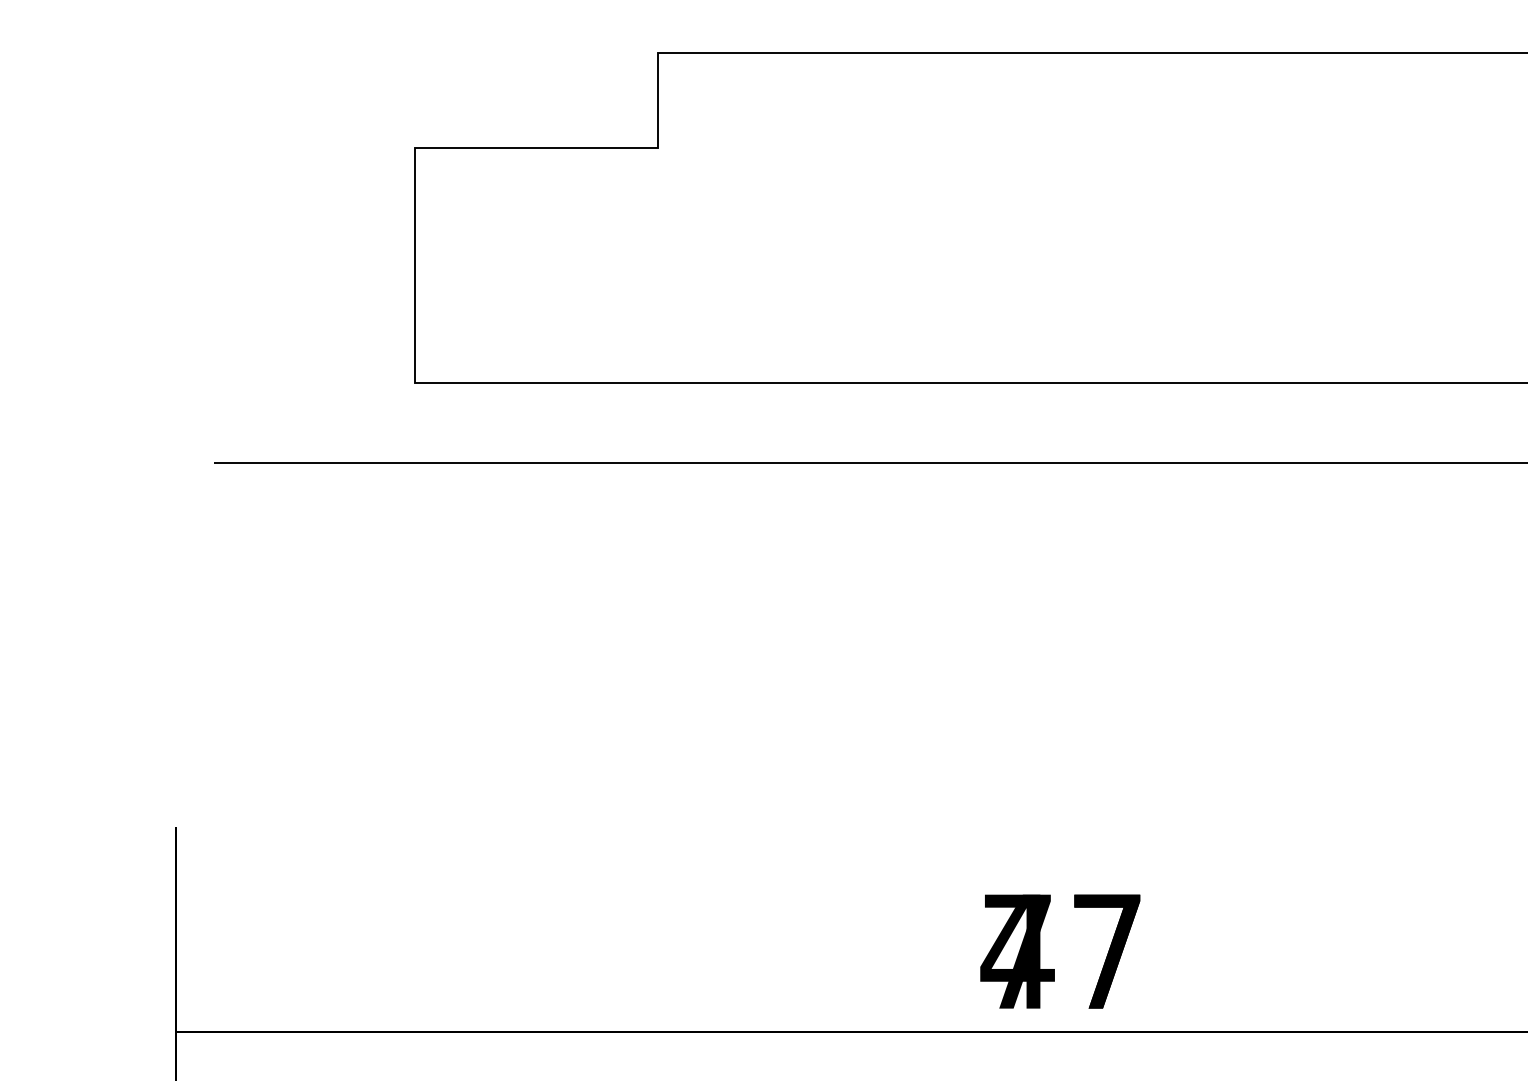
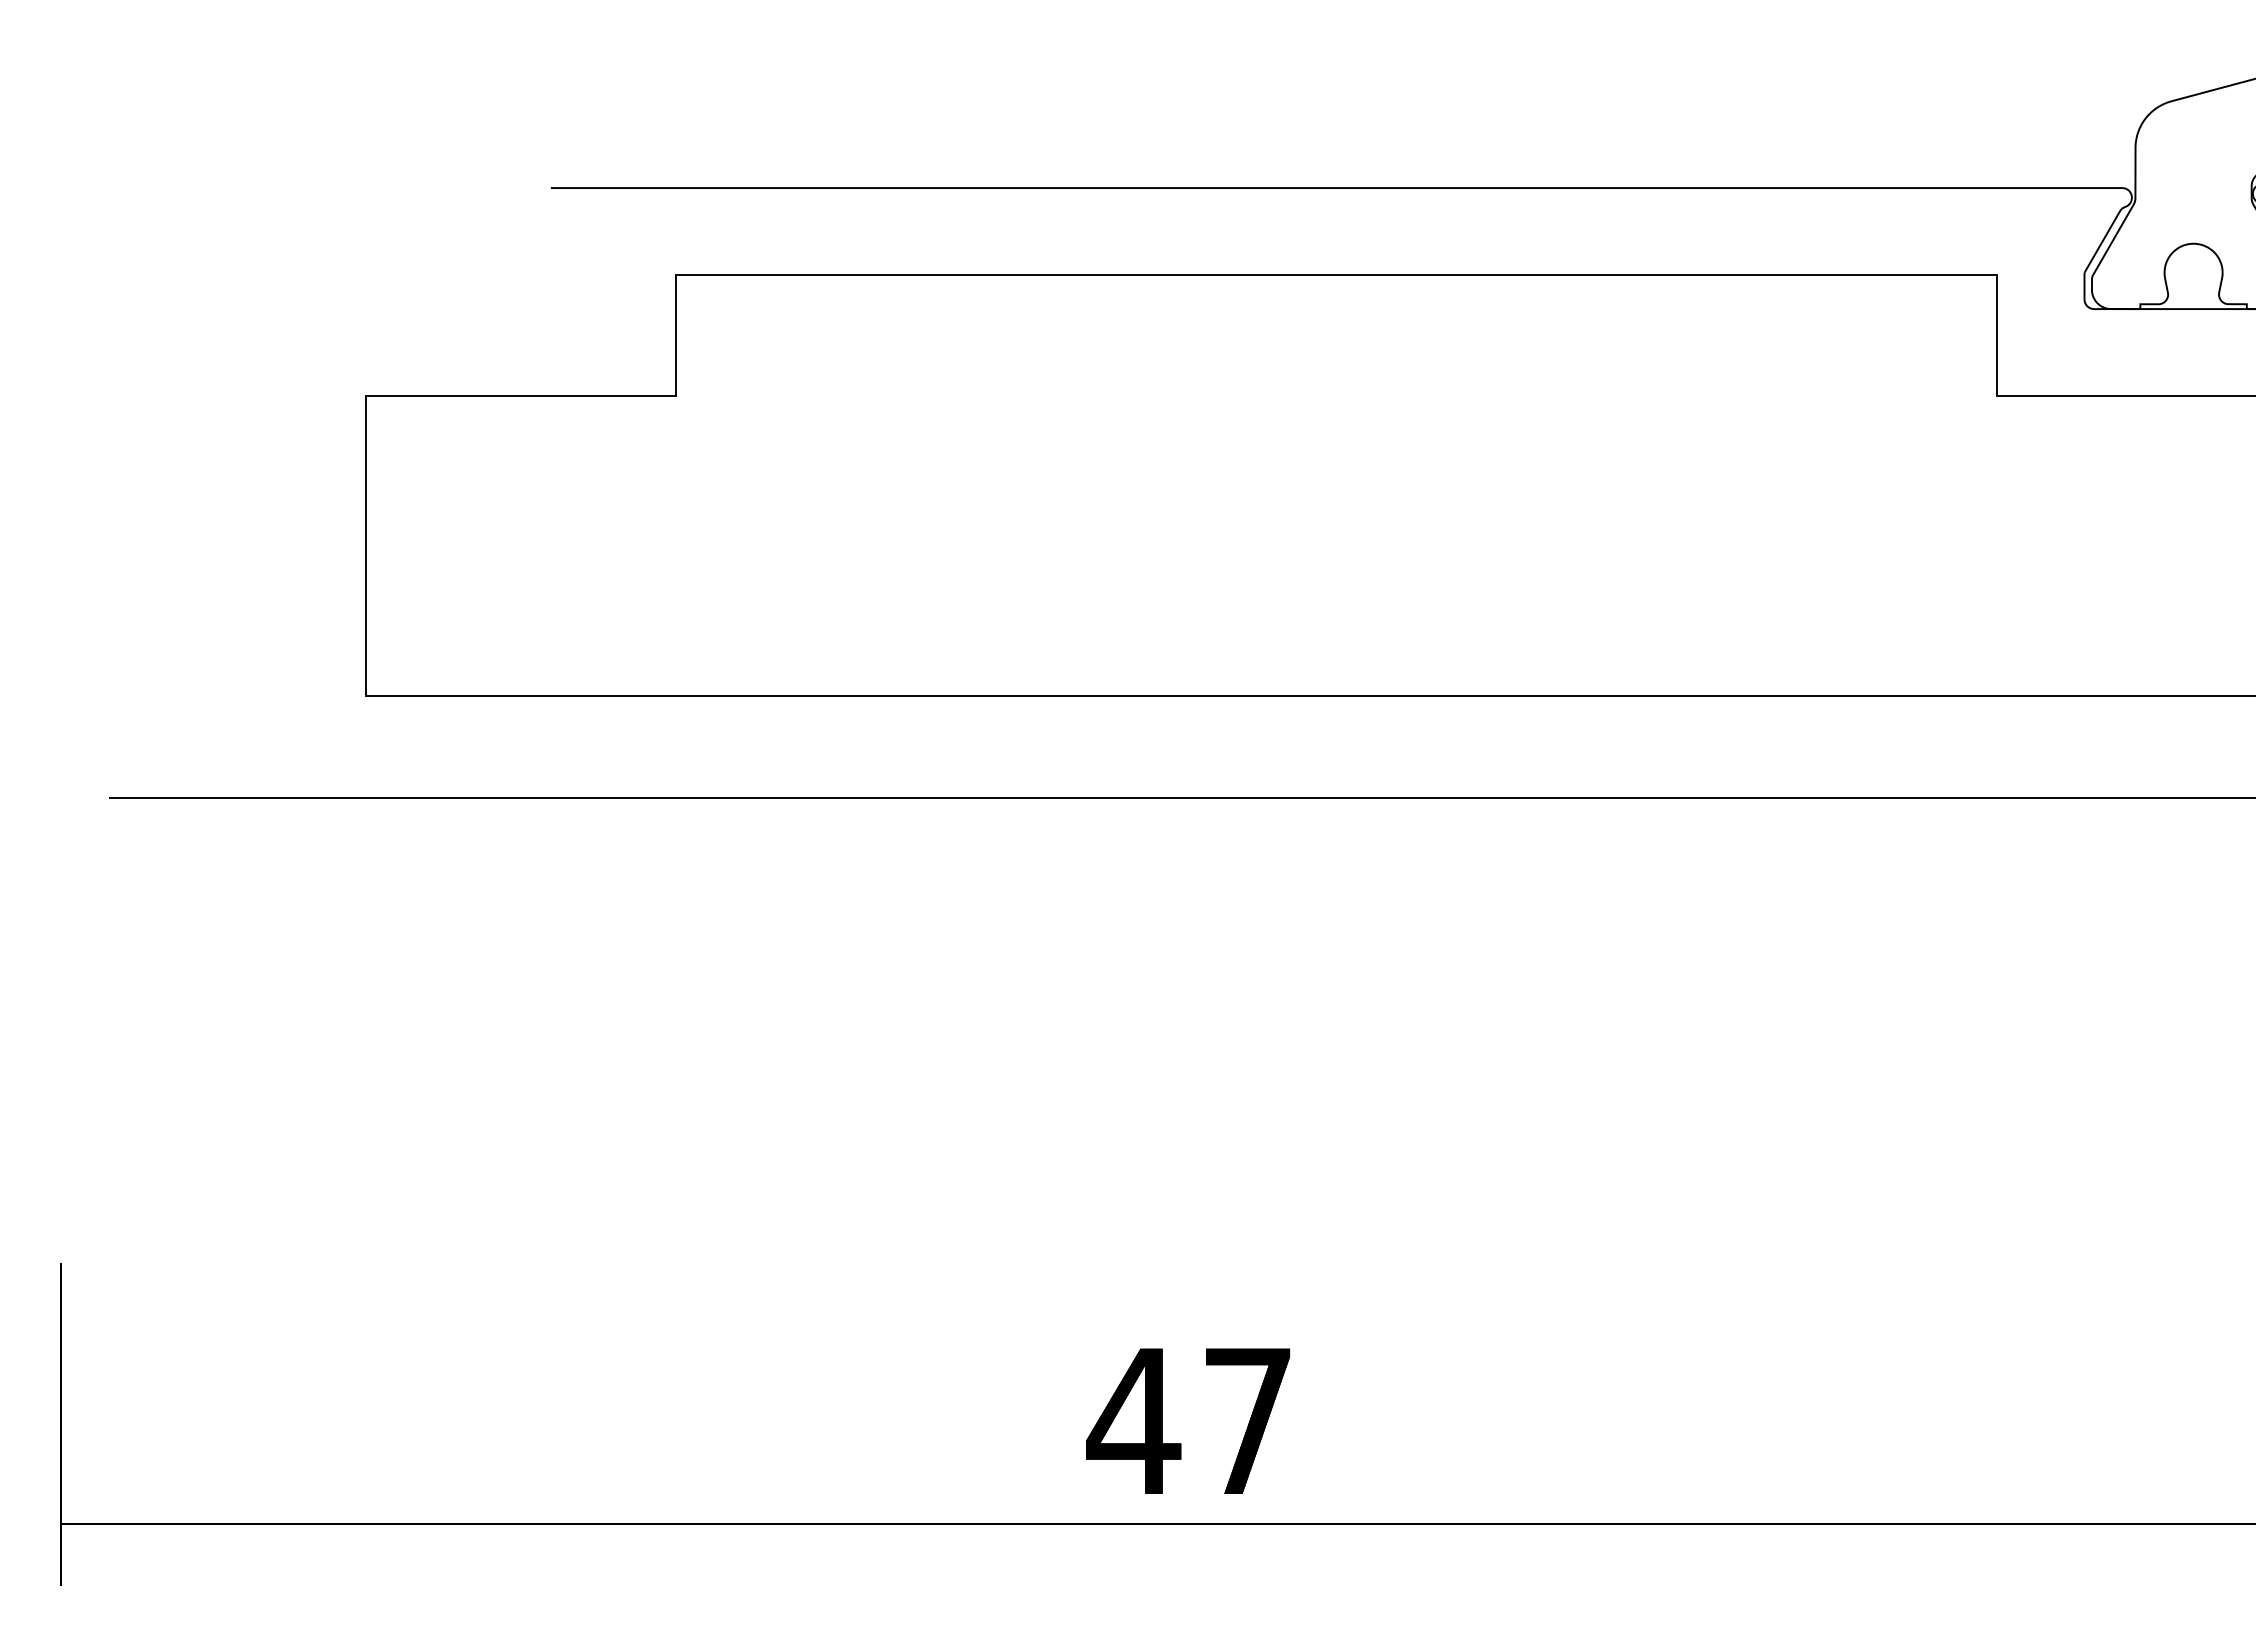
text: (1017, 951) -> (1133, 1420), 77 -> 47

